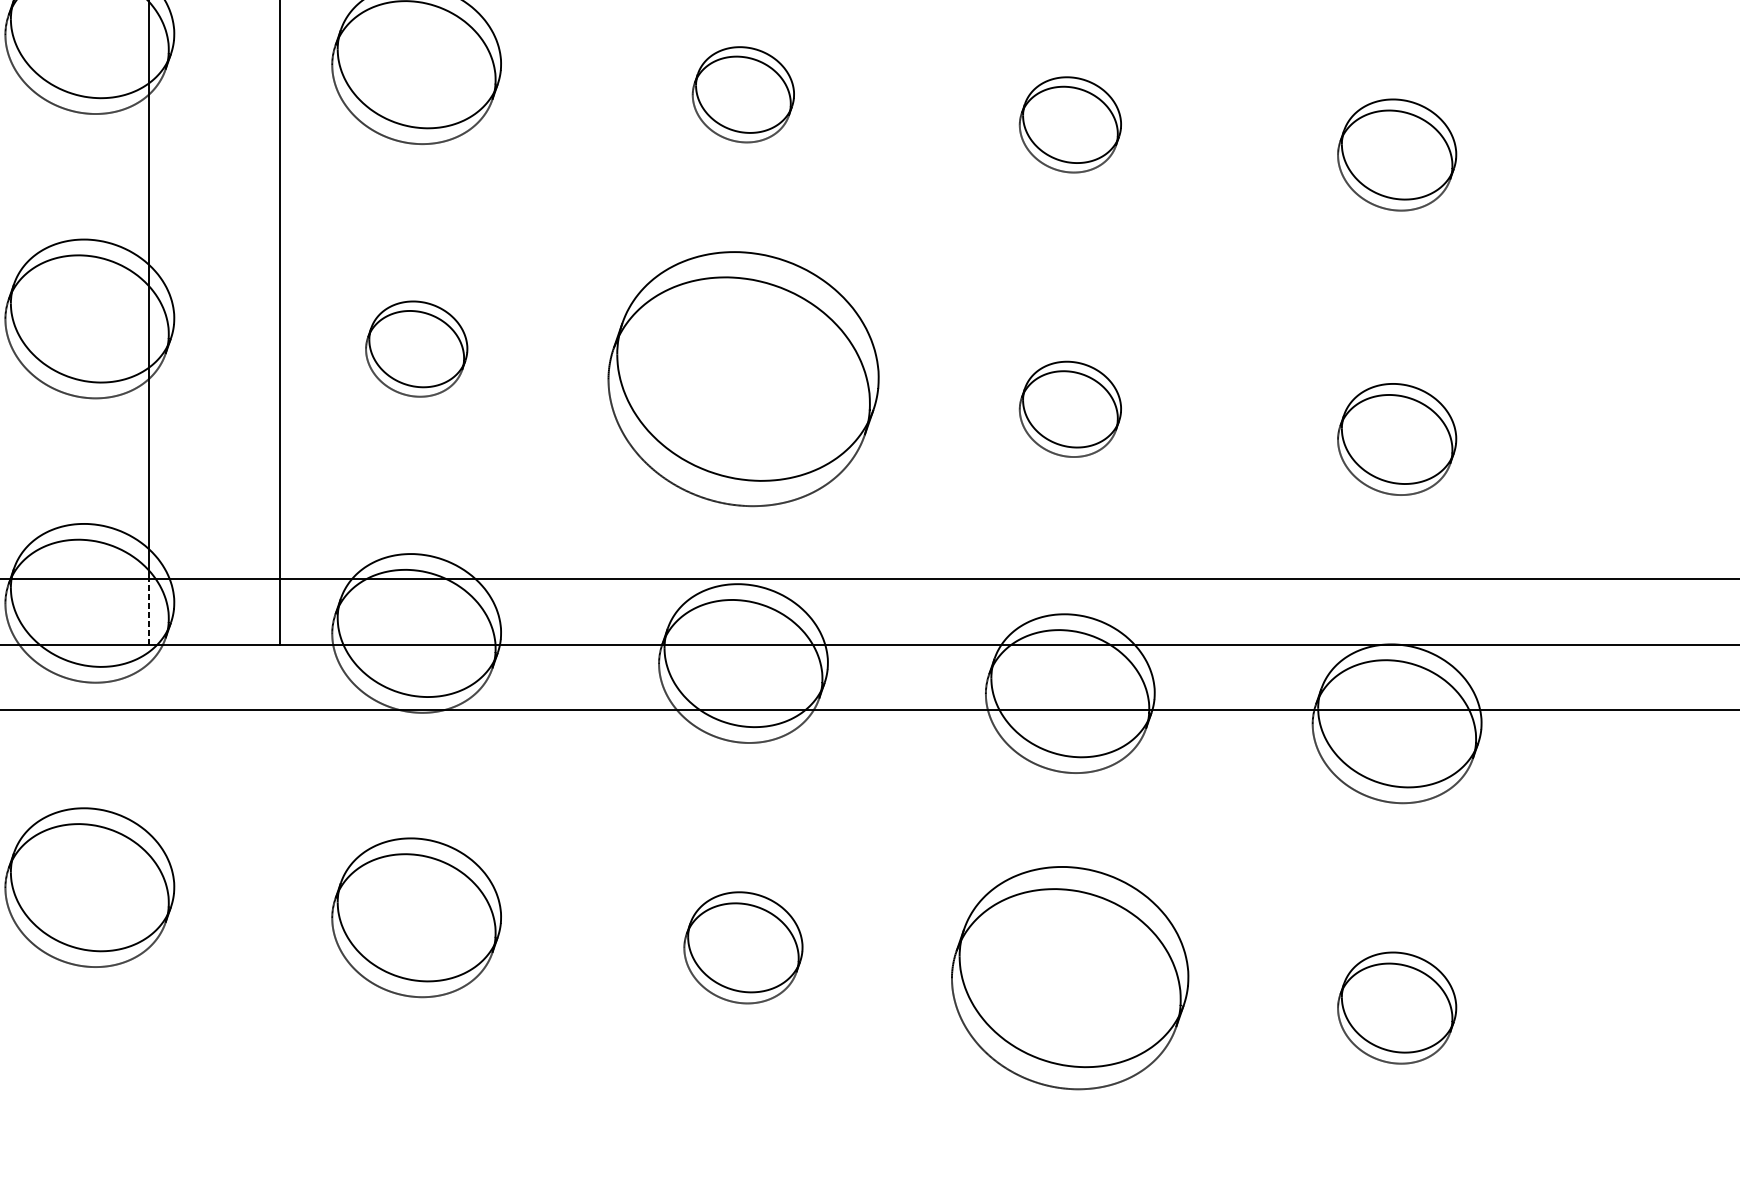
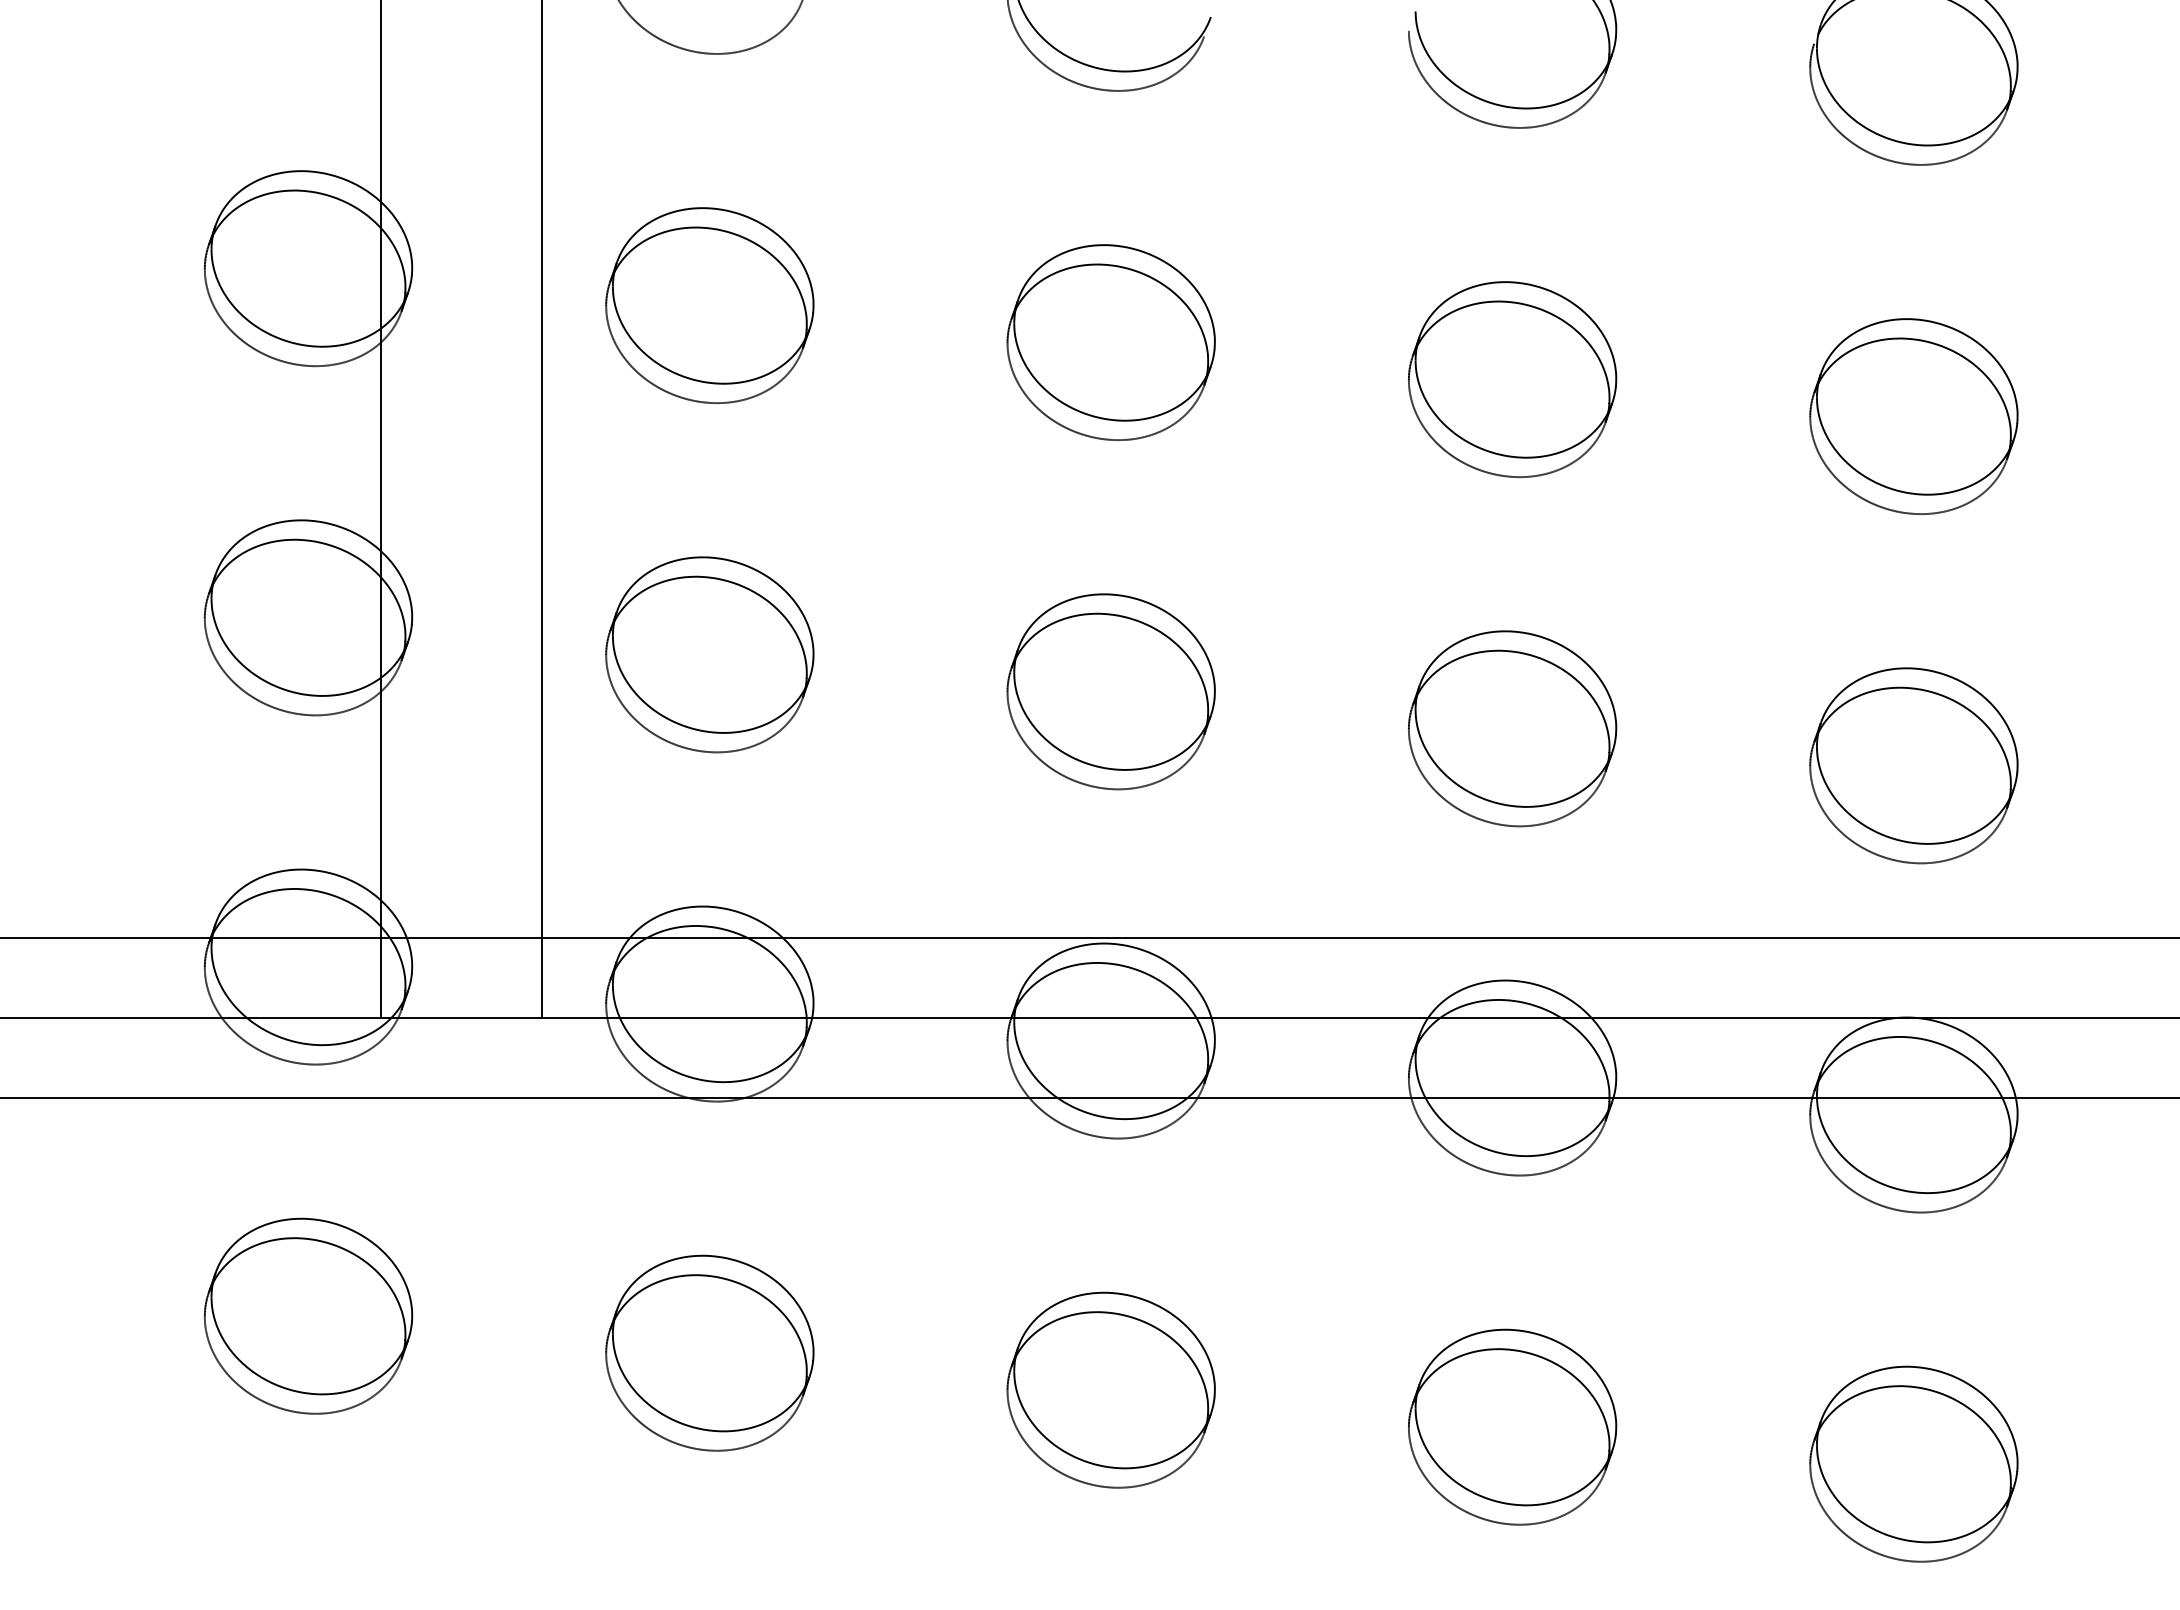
part: (742, 94) -> (1110, 342), size x1.67
part: (1070, 124) -> (1512, 379), size x1.67
part: (1396, 154) -> (1913, 416), size x1.43
part: (416, 348) -> (709, 654), size x1.67
part: (742, 378) -> (1110, 691), size x0.62
part: (1070, 409) -> (1512, 728), size x1.67
part: (1396, 439) -> (1913, 765), size x1.43
line: (149, 611) -> (381, 977), dashed -> solid
part: (742, 947) -> (1110, 1389), size x1.43
part: (1070, 977) -> (1512, 1426), size x0.71
part: (1396, 1007) -> (1913, 1463), size x1.43

